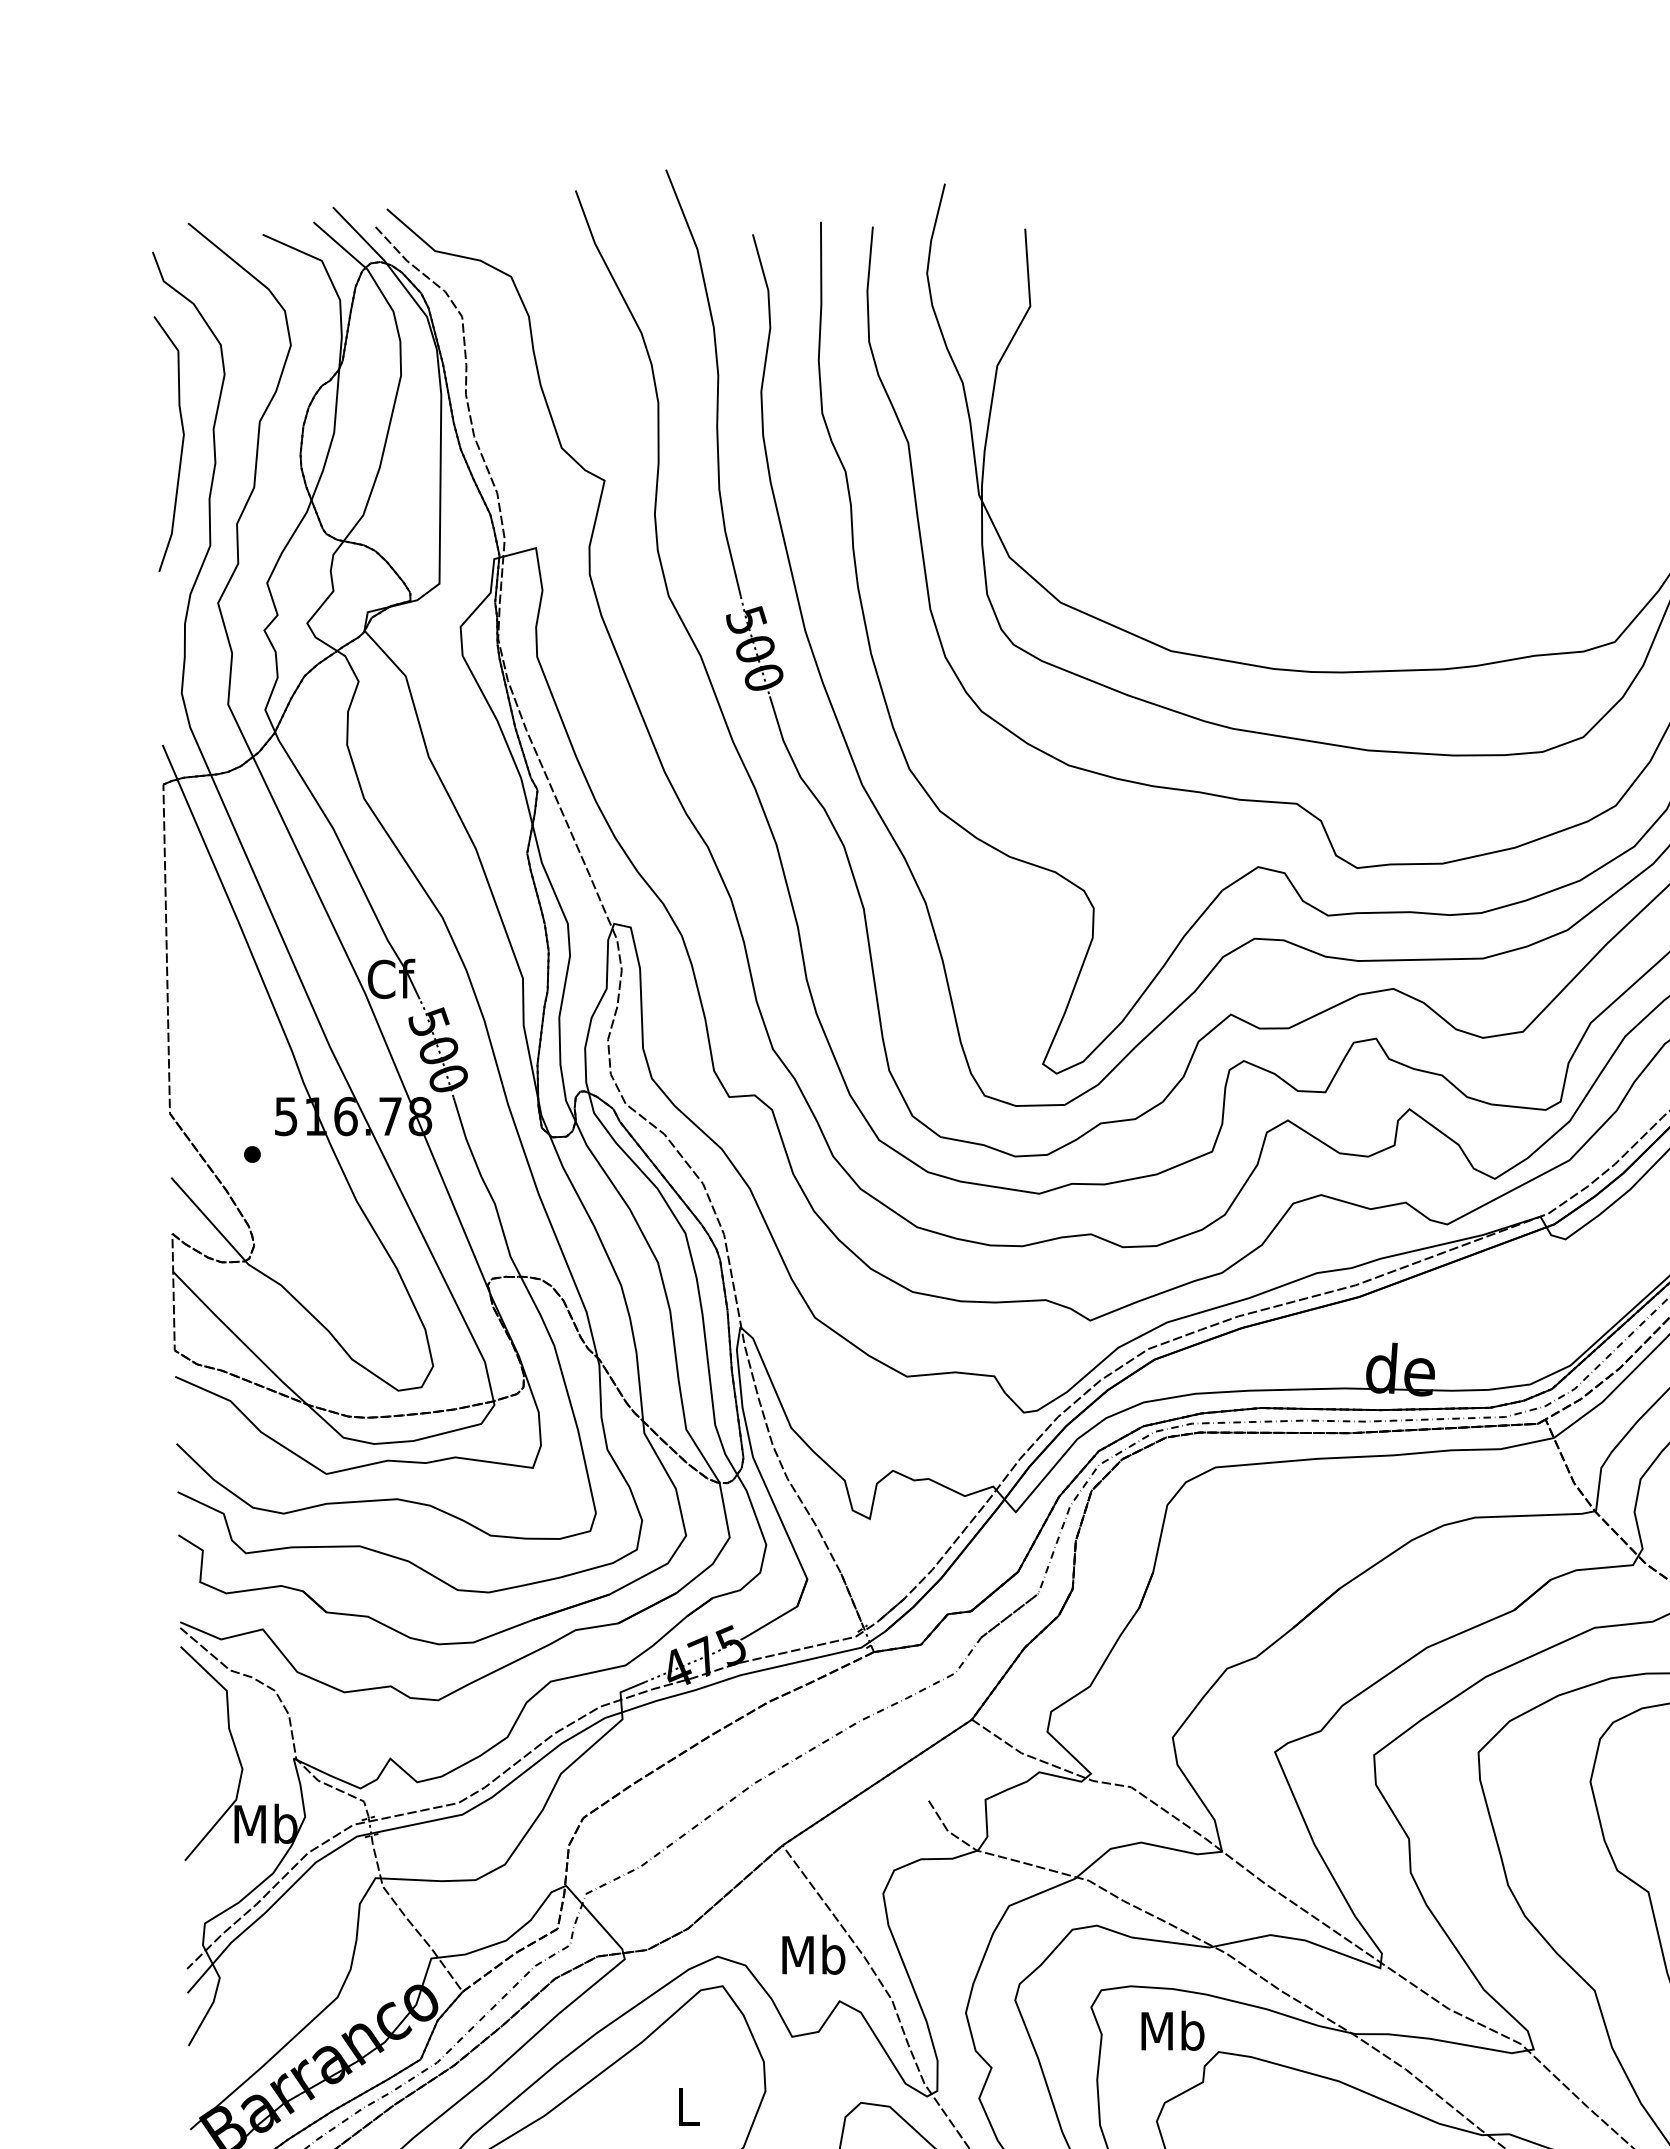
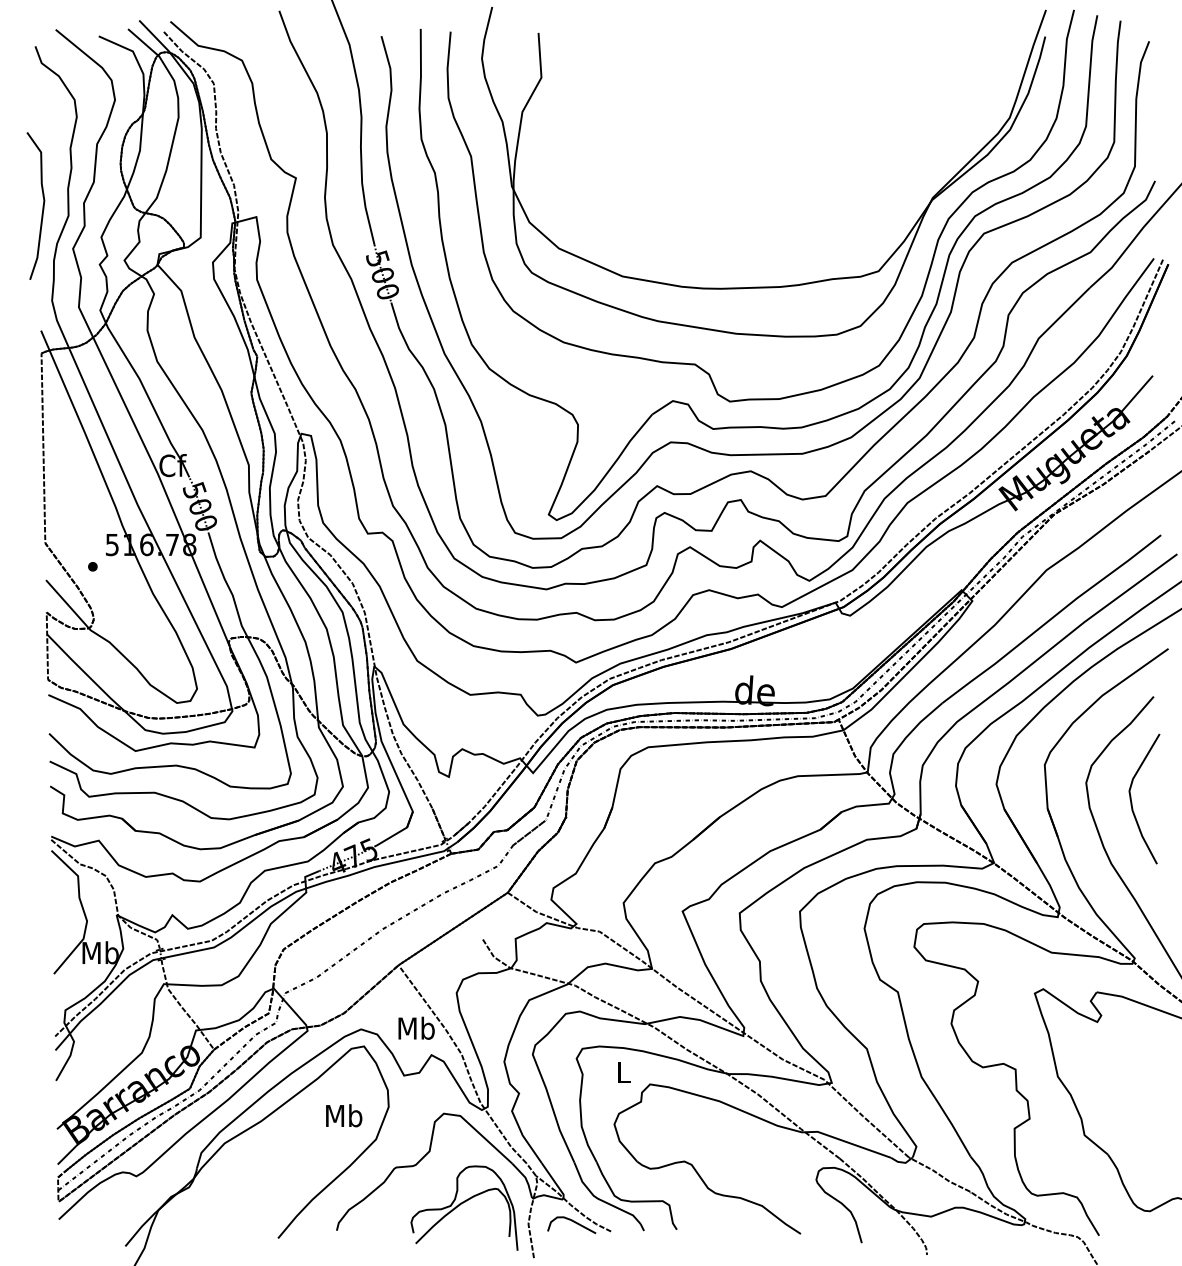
curve: (180, 443) -> (42, 205), moved
text: (1172, 2029) -> (623, 1071), Mb -> L
text: (688, 2105) -> (344, 1115), L -> Mb

